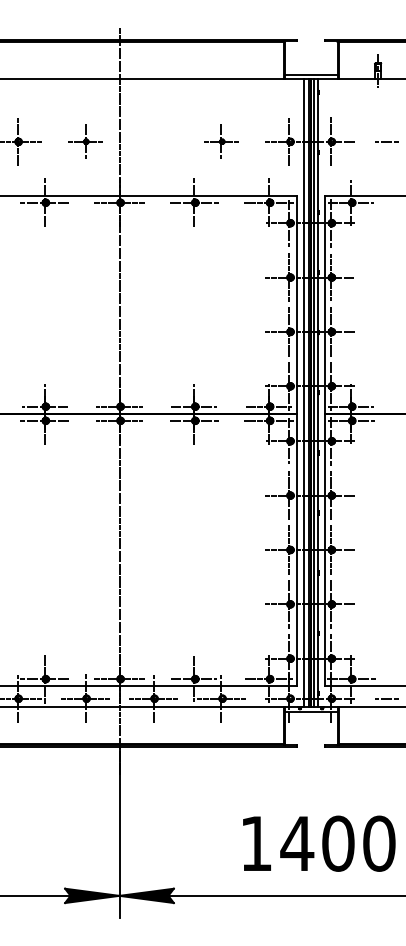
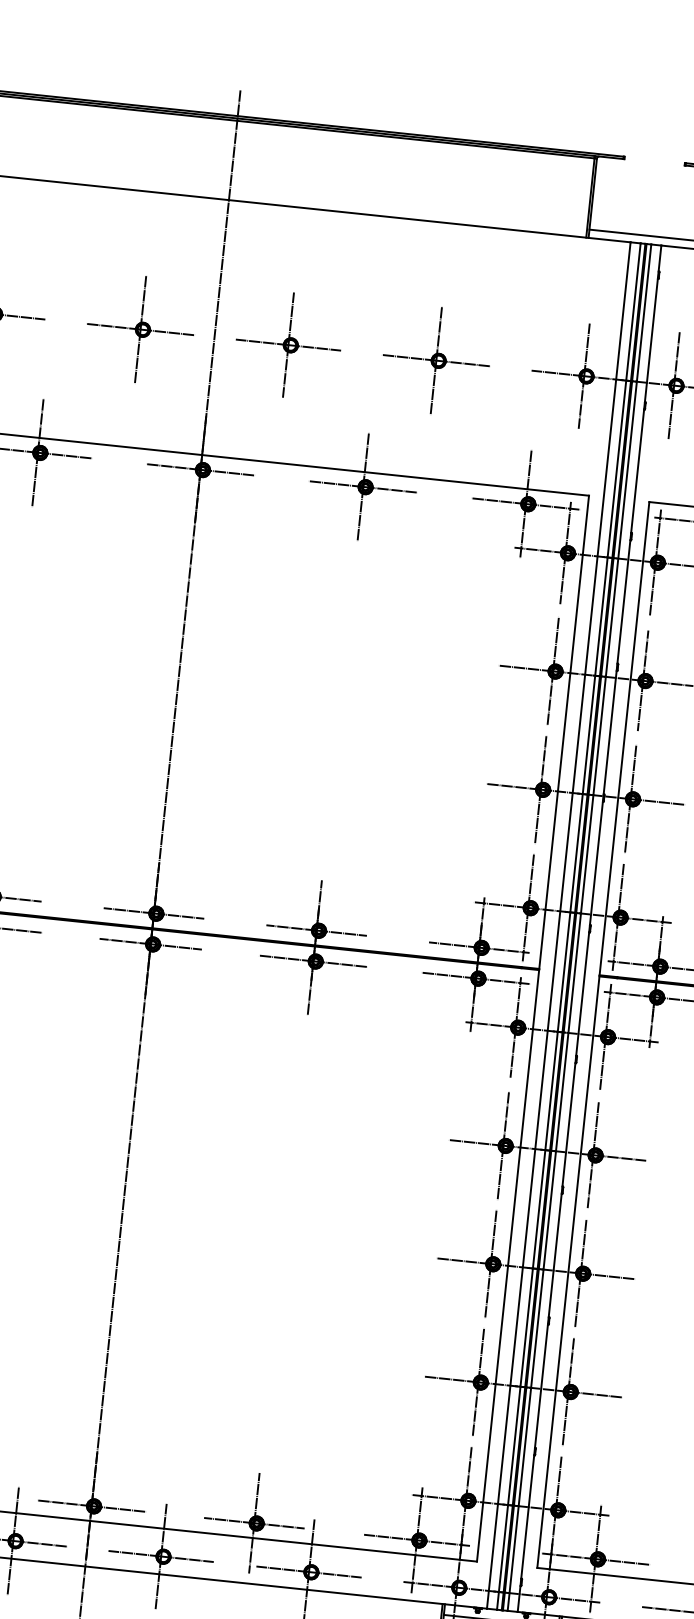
part: (85, 141) -> (140, 328), size x1.43
part: (153, 141) -> (288, 344), added
part: (221, 141) -> (436, 359), size x1.43

